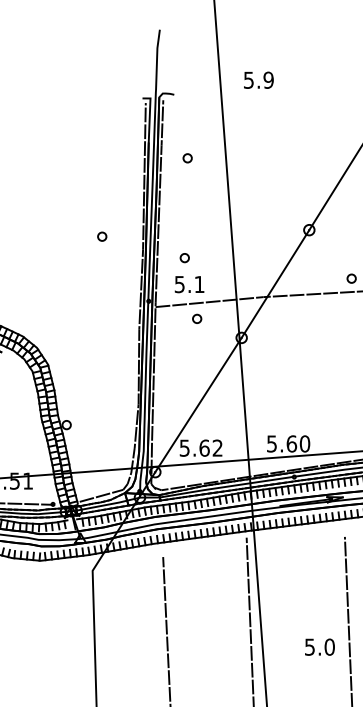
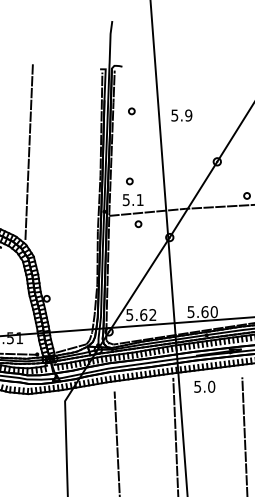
text: (258, 80) -> (181, 115), moved
line: (40, 215) -> (28, 151), added
part: (101, 236) -> (71, 166), removed
text: (319, 646) -> (204, 386), moved

